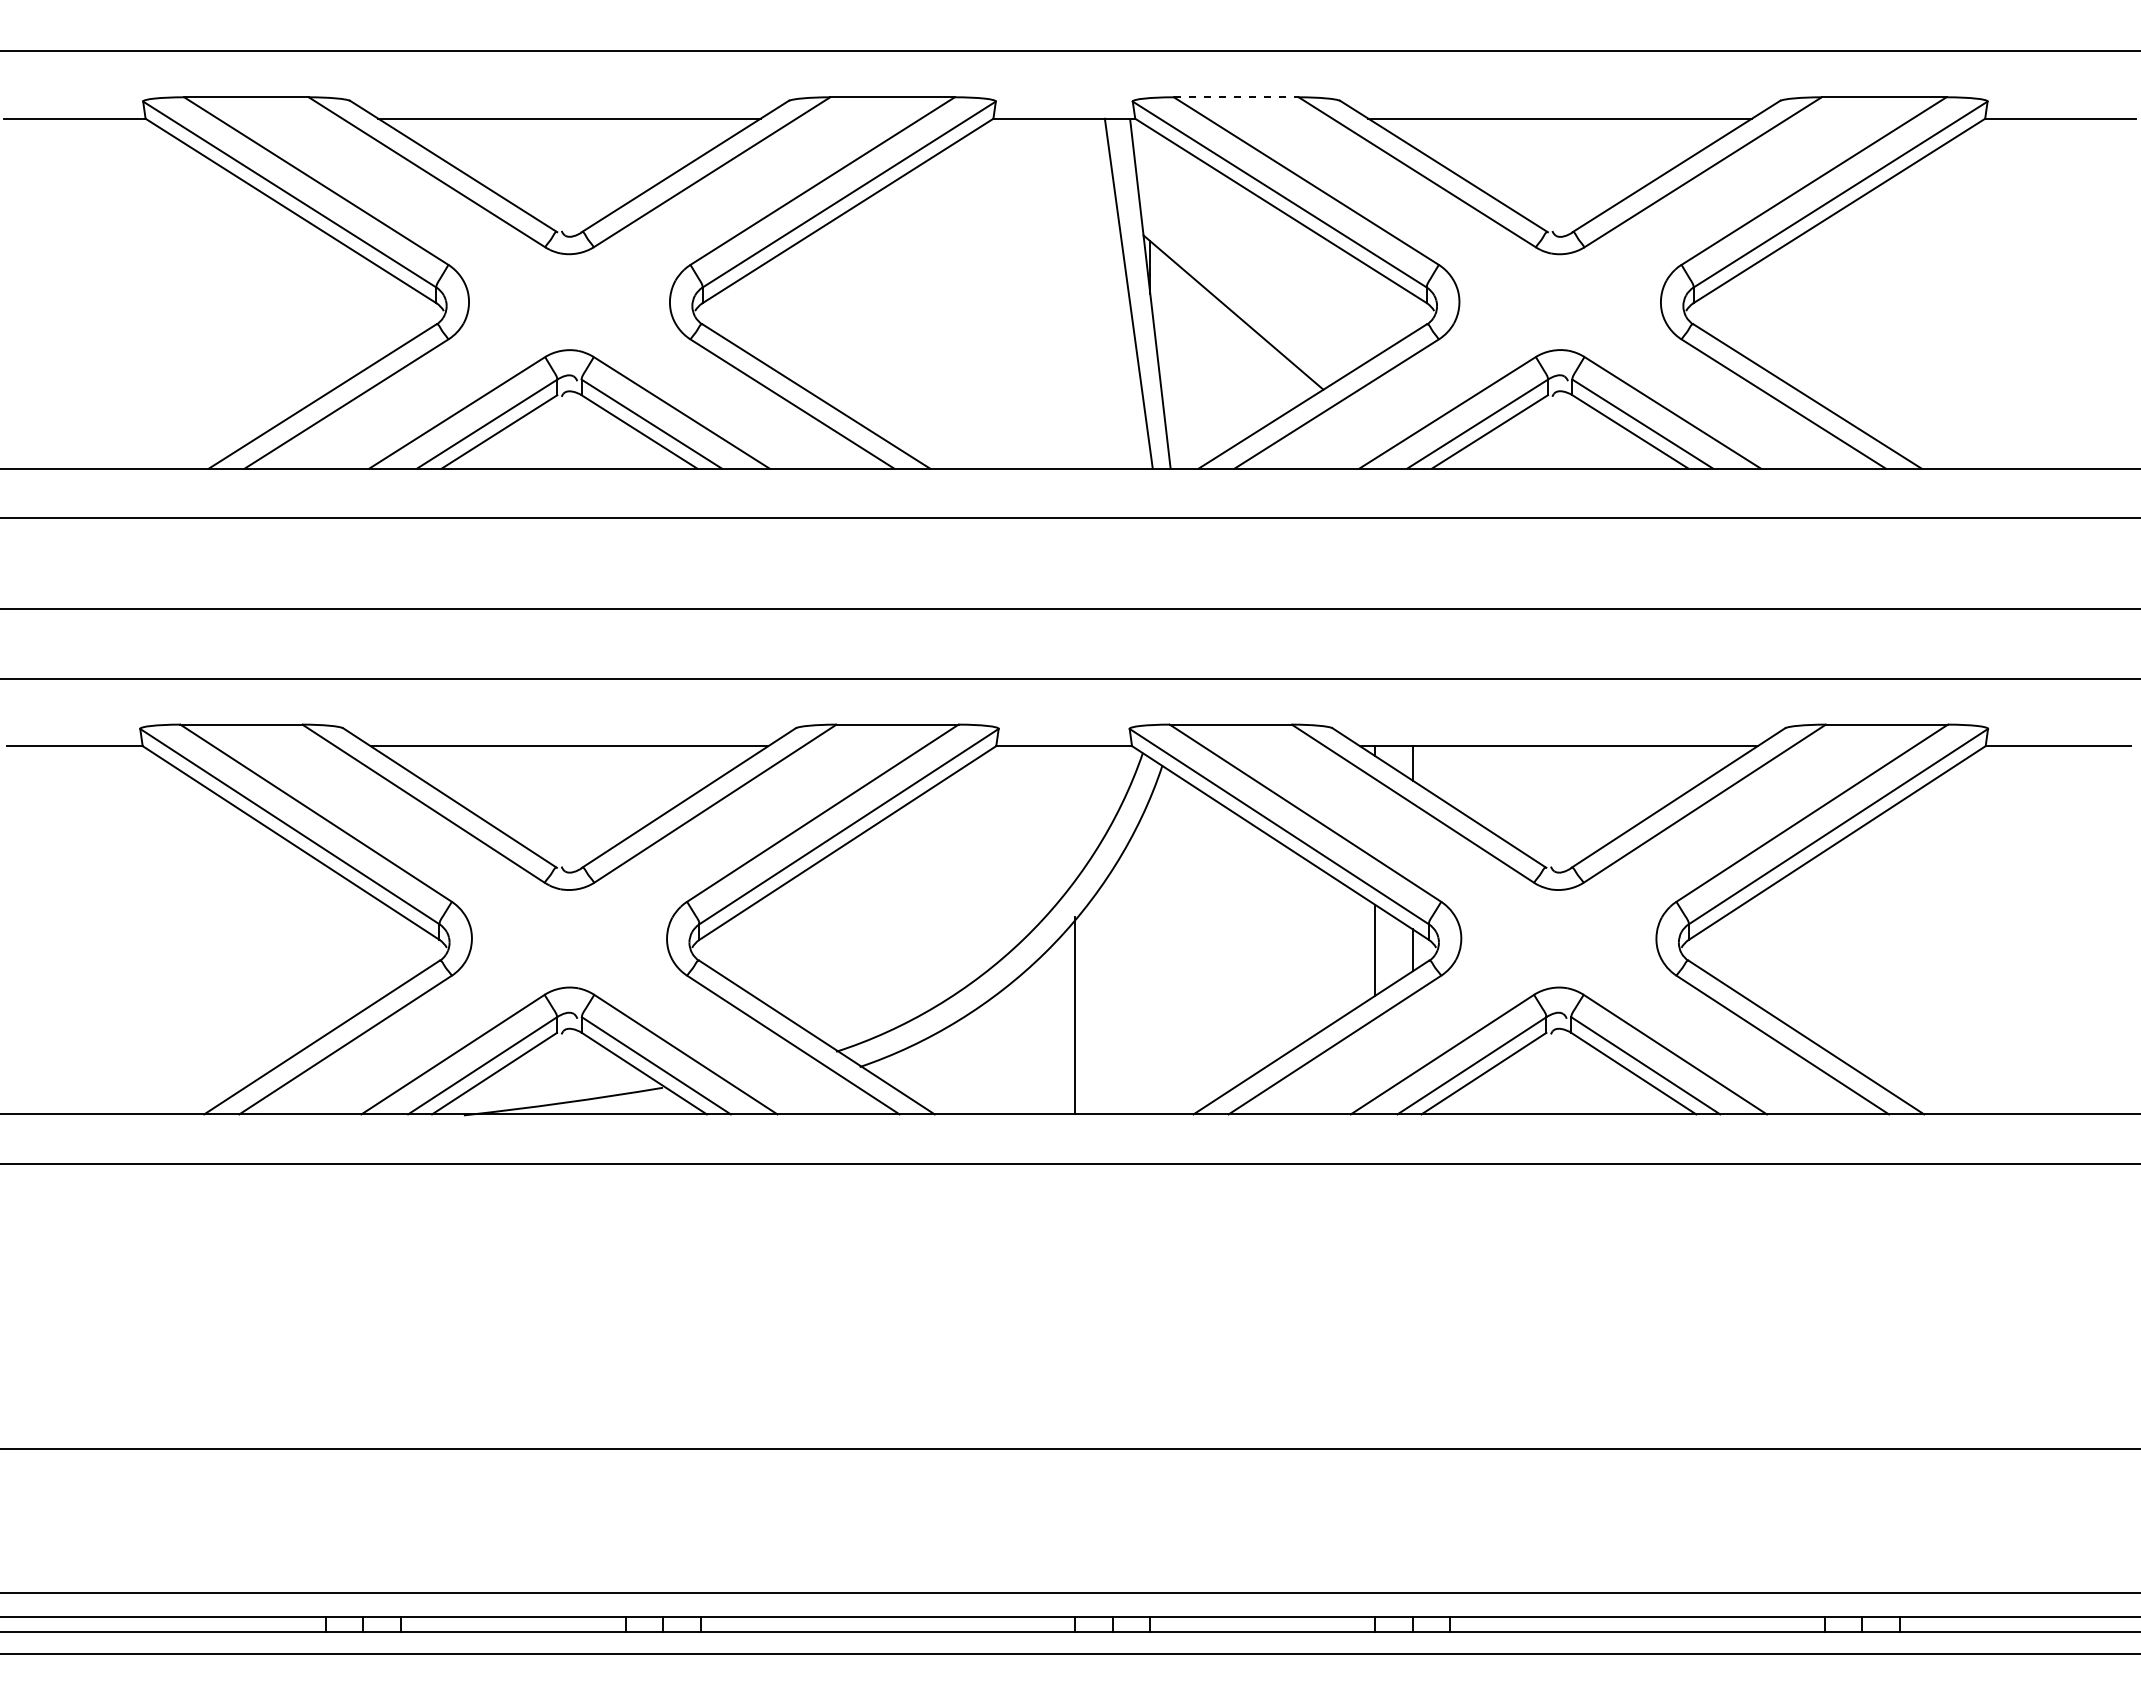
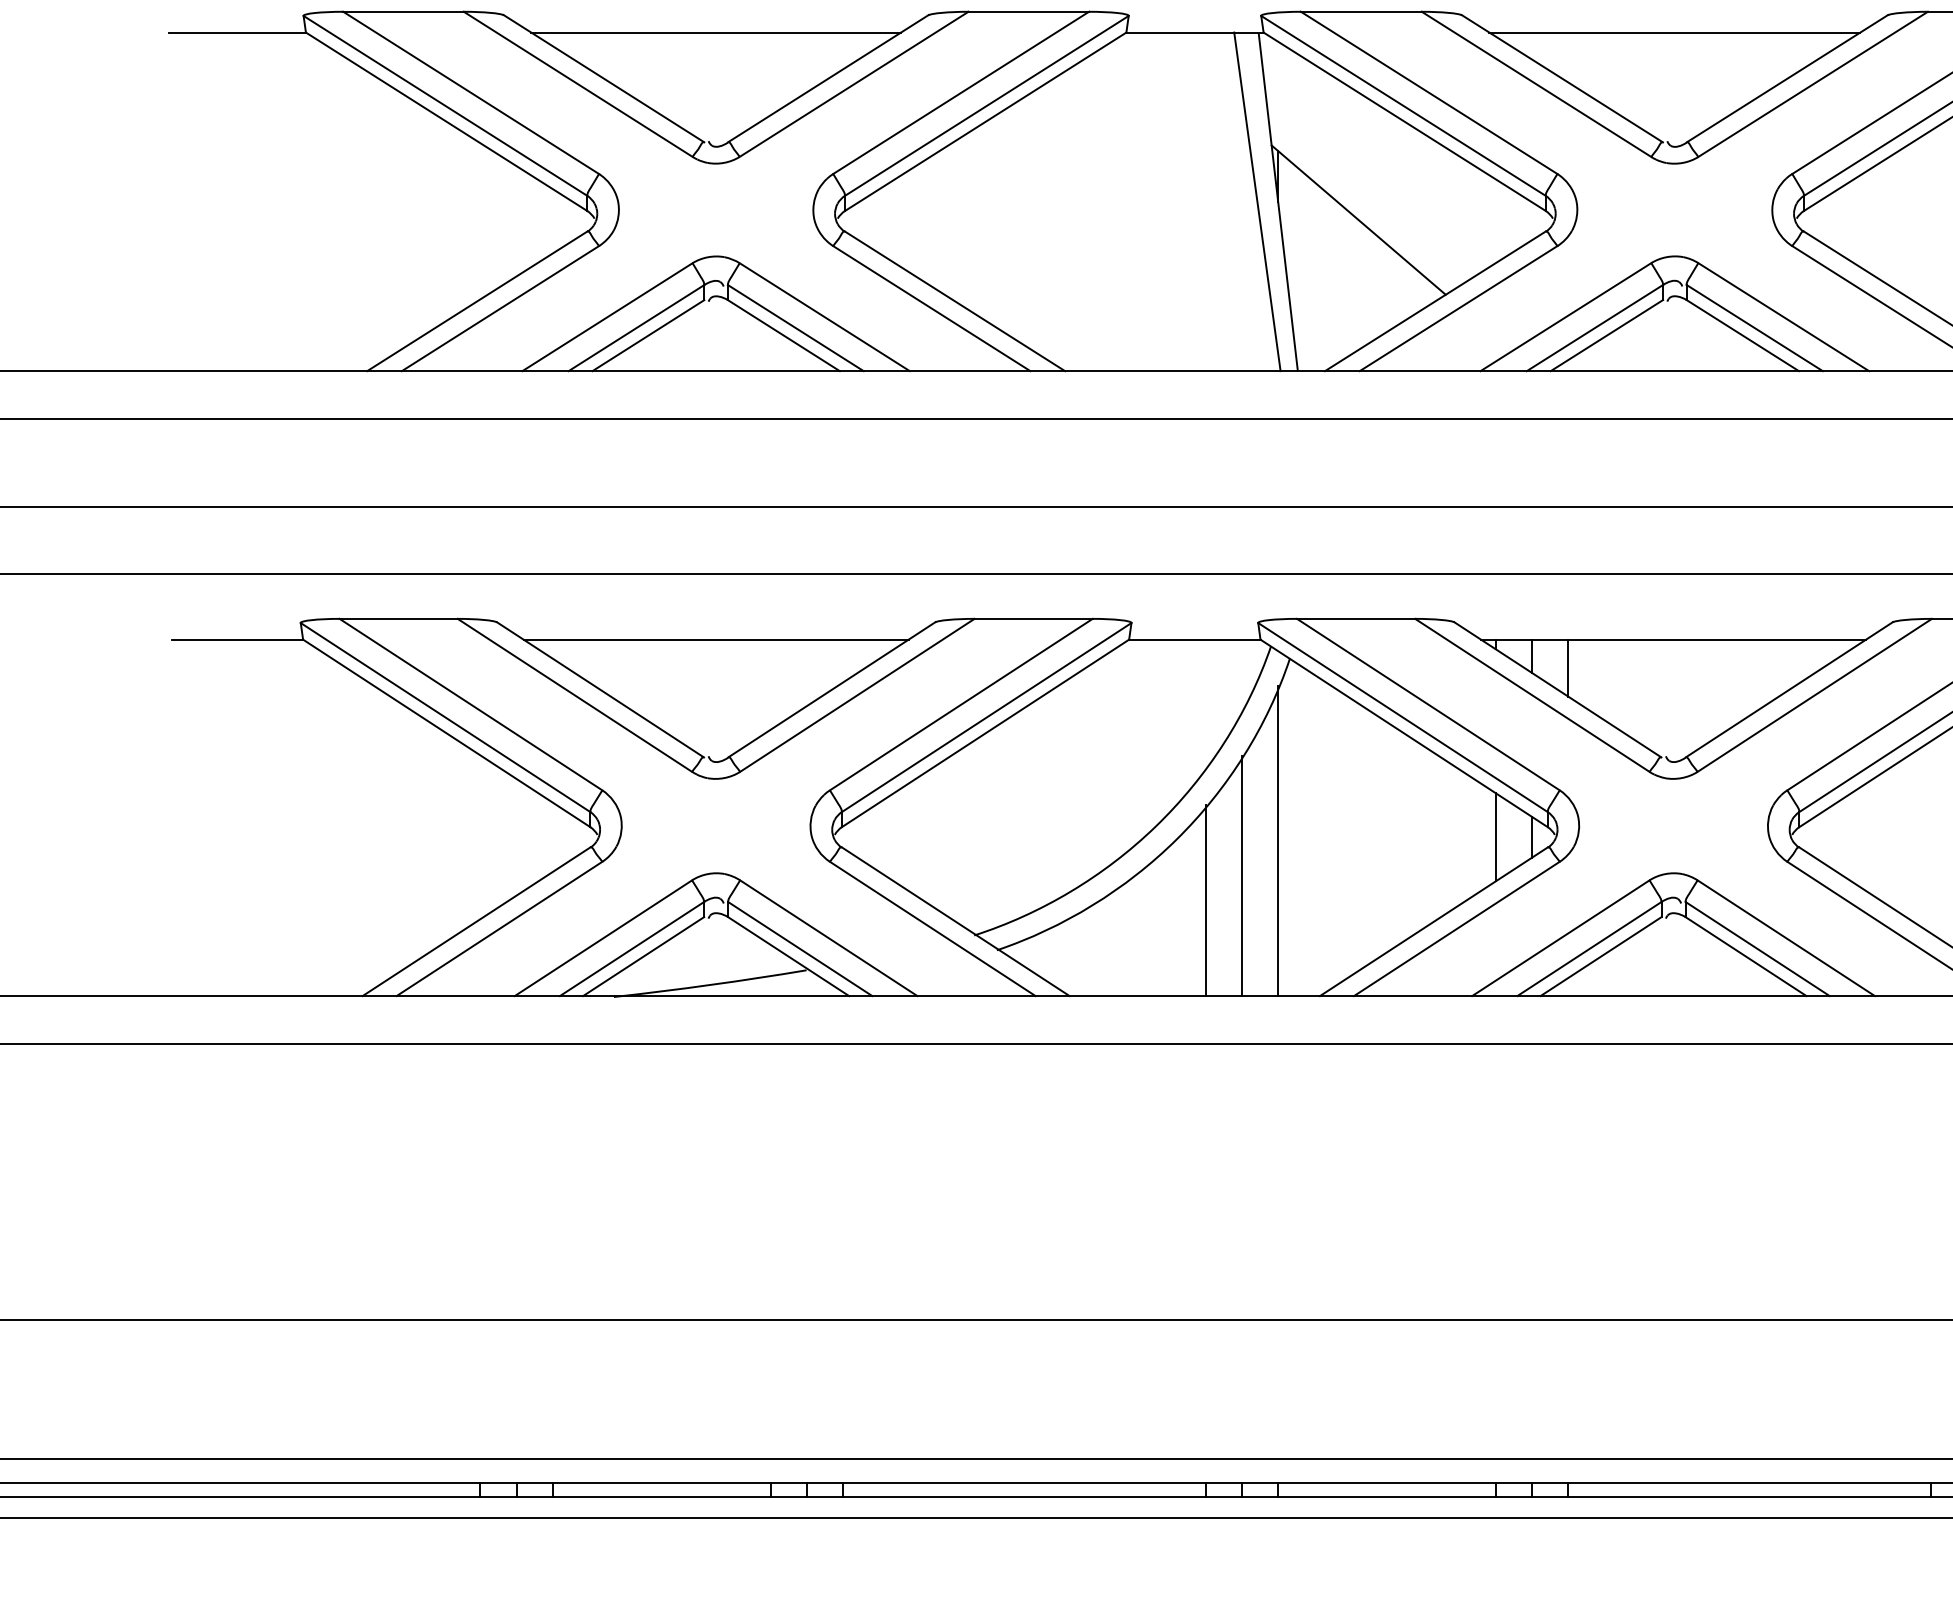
line: (1236, 97) -> (1361, 11), dashed -> solid
line: (1450, 775) -> (1568, 668), added
line: (1150, 953) -> (1278, 840), added
line: (1112, 990) -> (1241, 876), added

